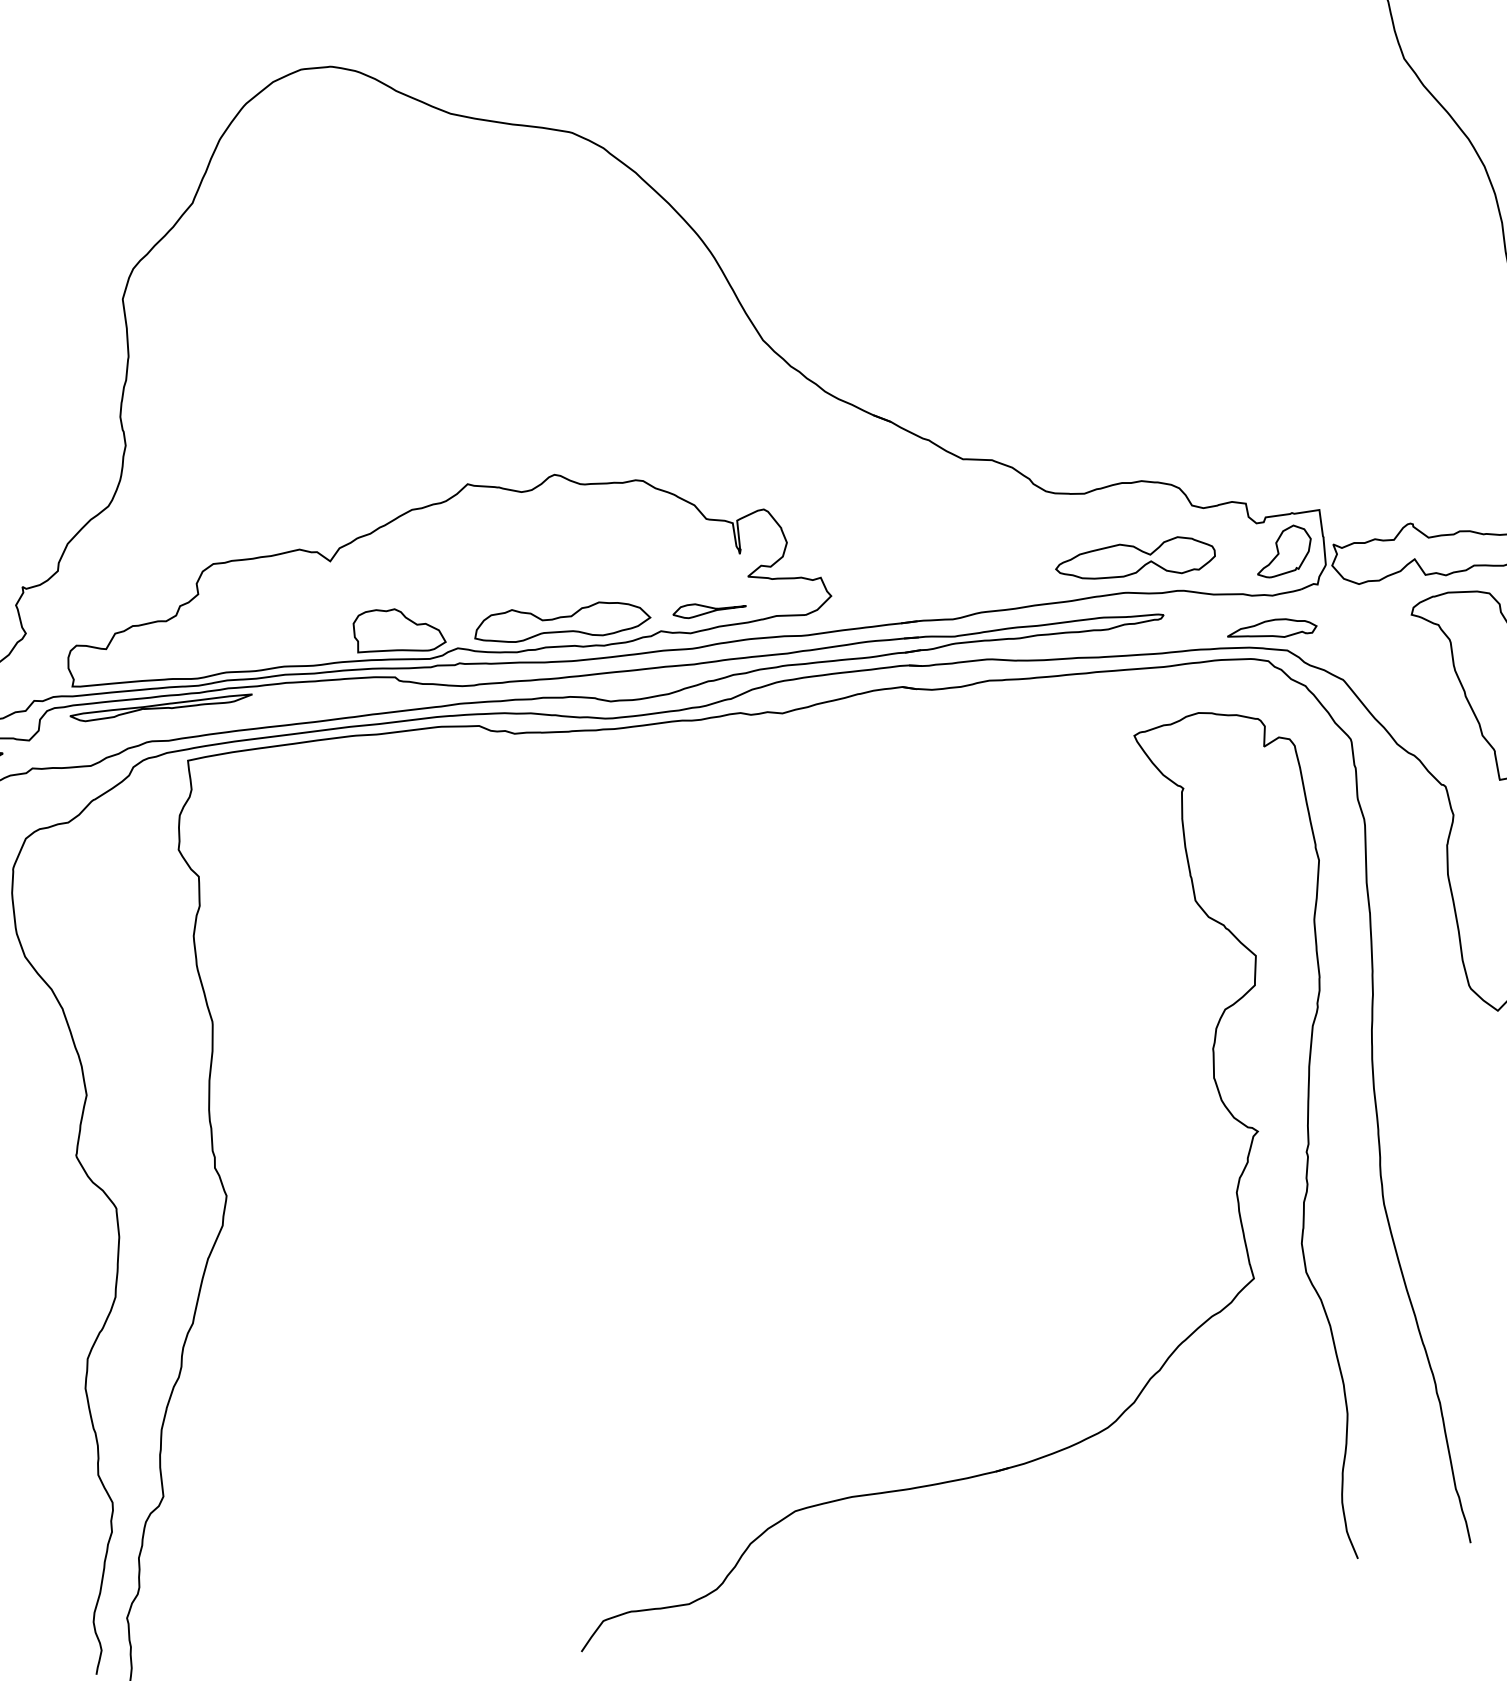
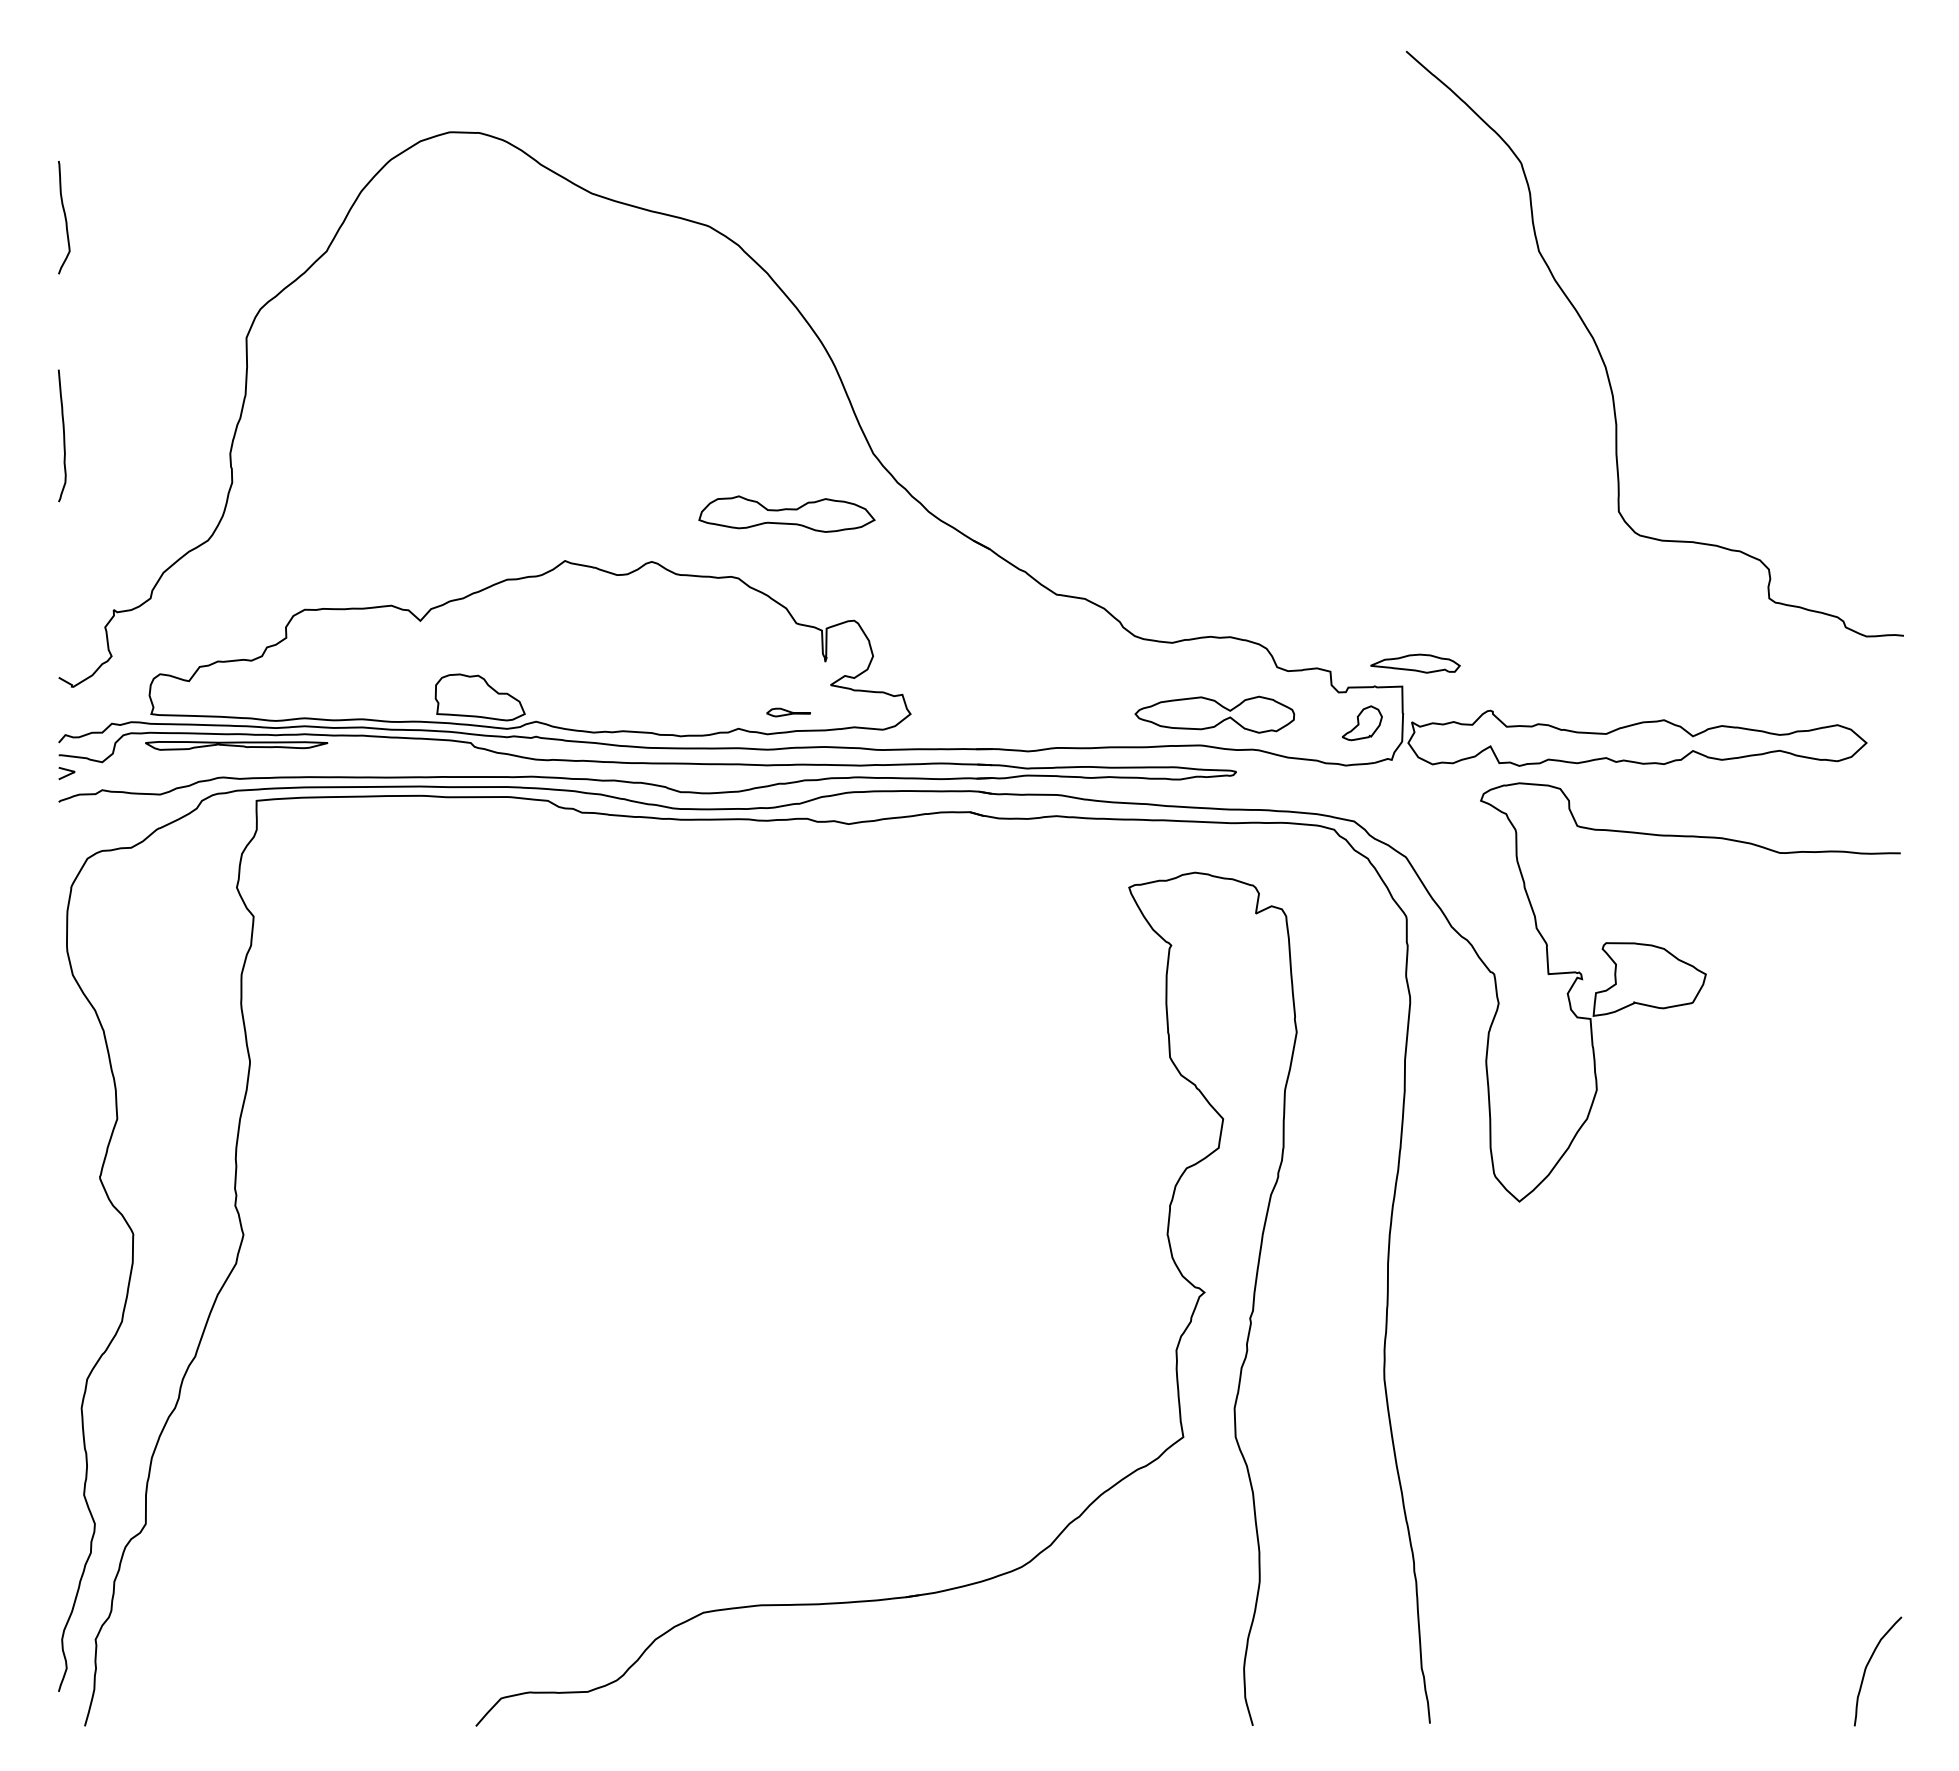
part: (1284, 551) -> (1362, 723), size x0.7
part: (709, 609) -> (788, 712), size x0.6
part: (561, 621) -> (786, 513), moved
part: (1271, 629) -> (1415, 663), moved
part: (1213, 1079) -> (1166, 1235), moved

